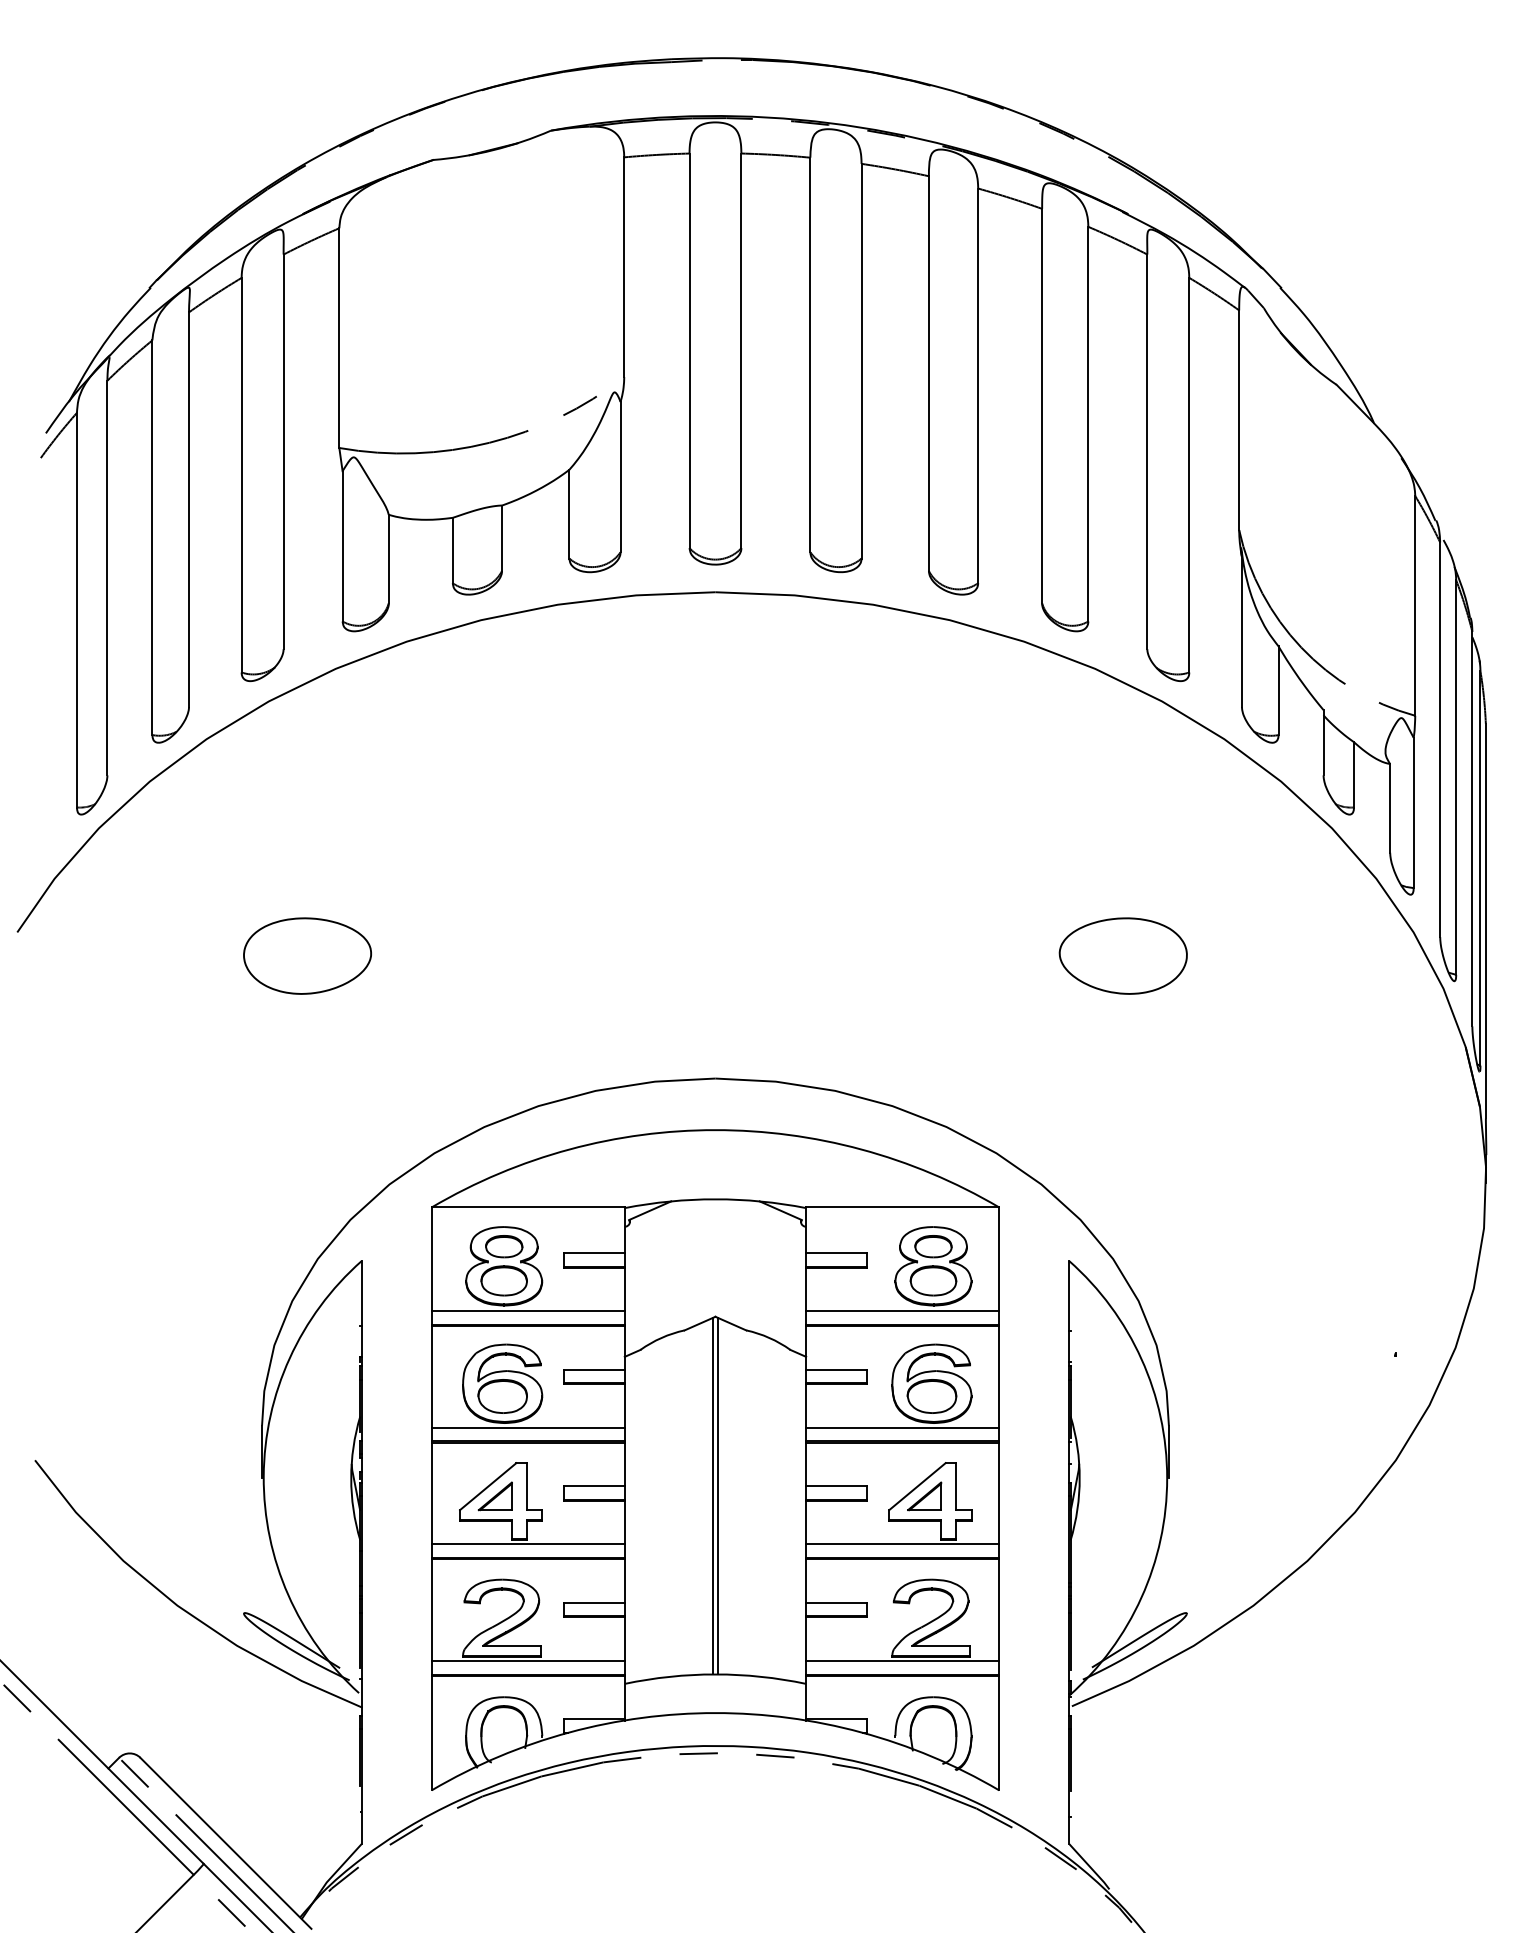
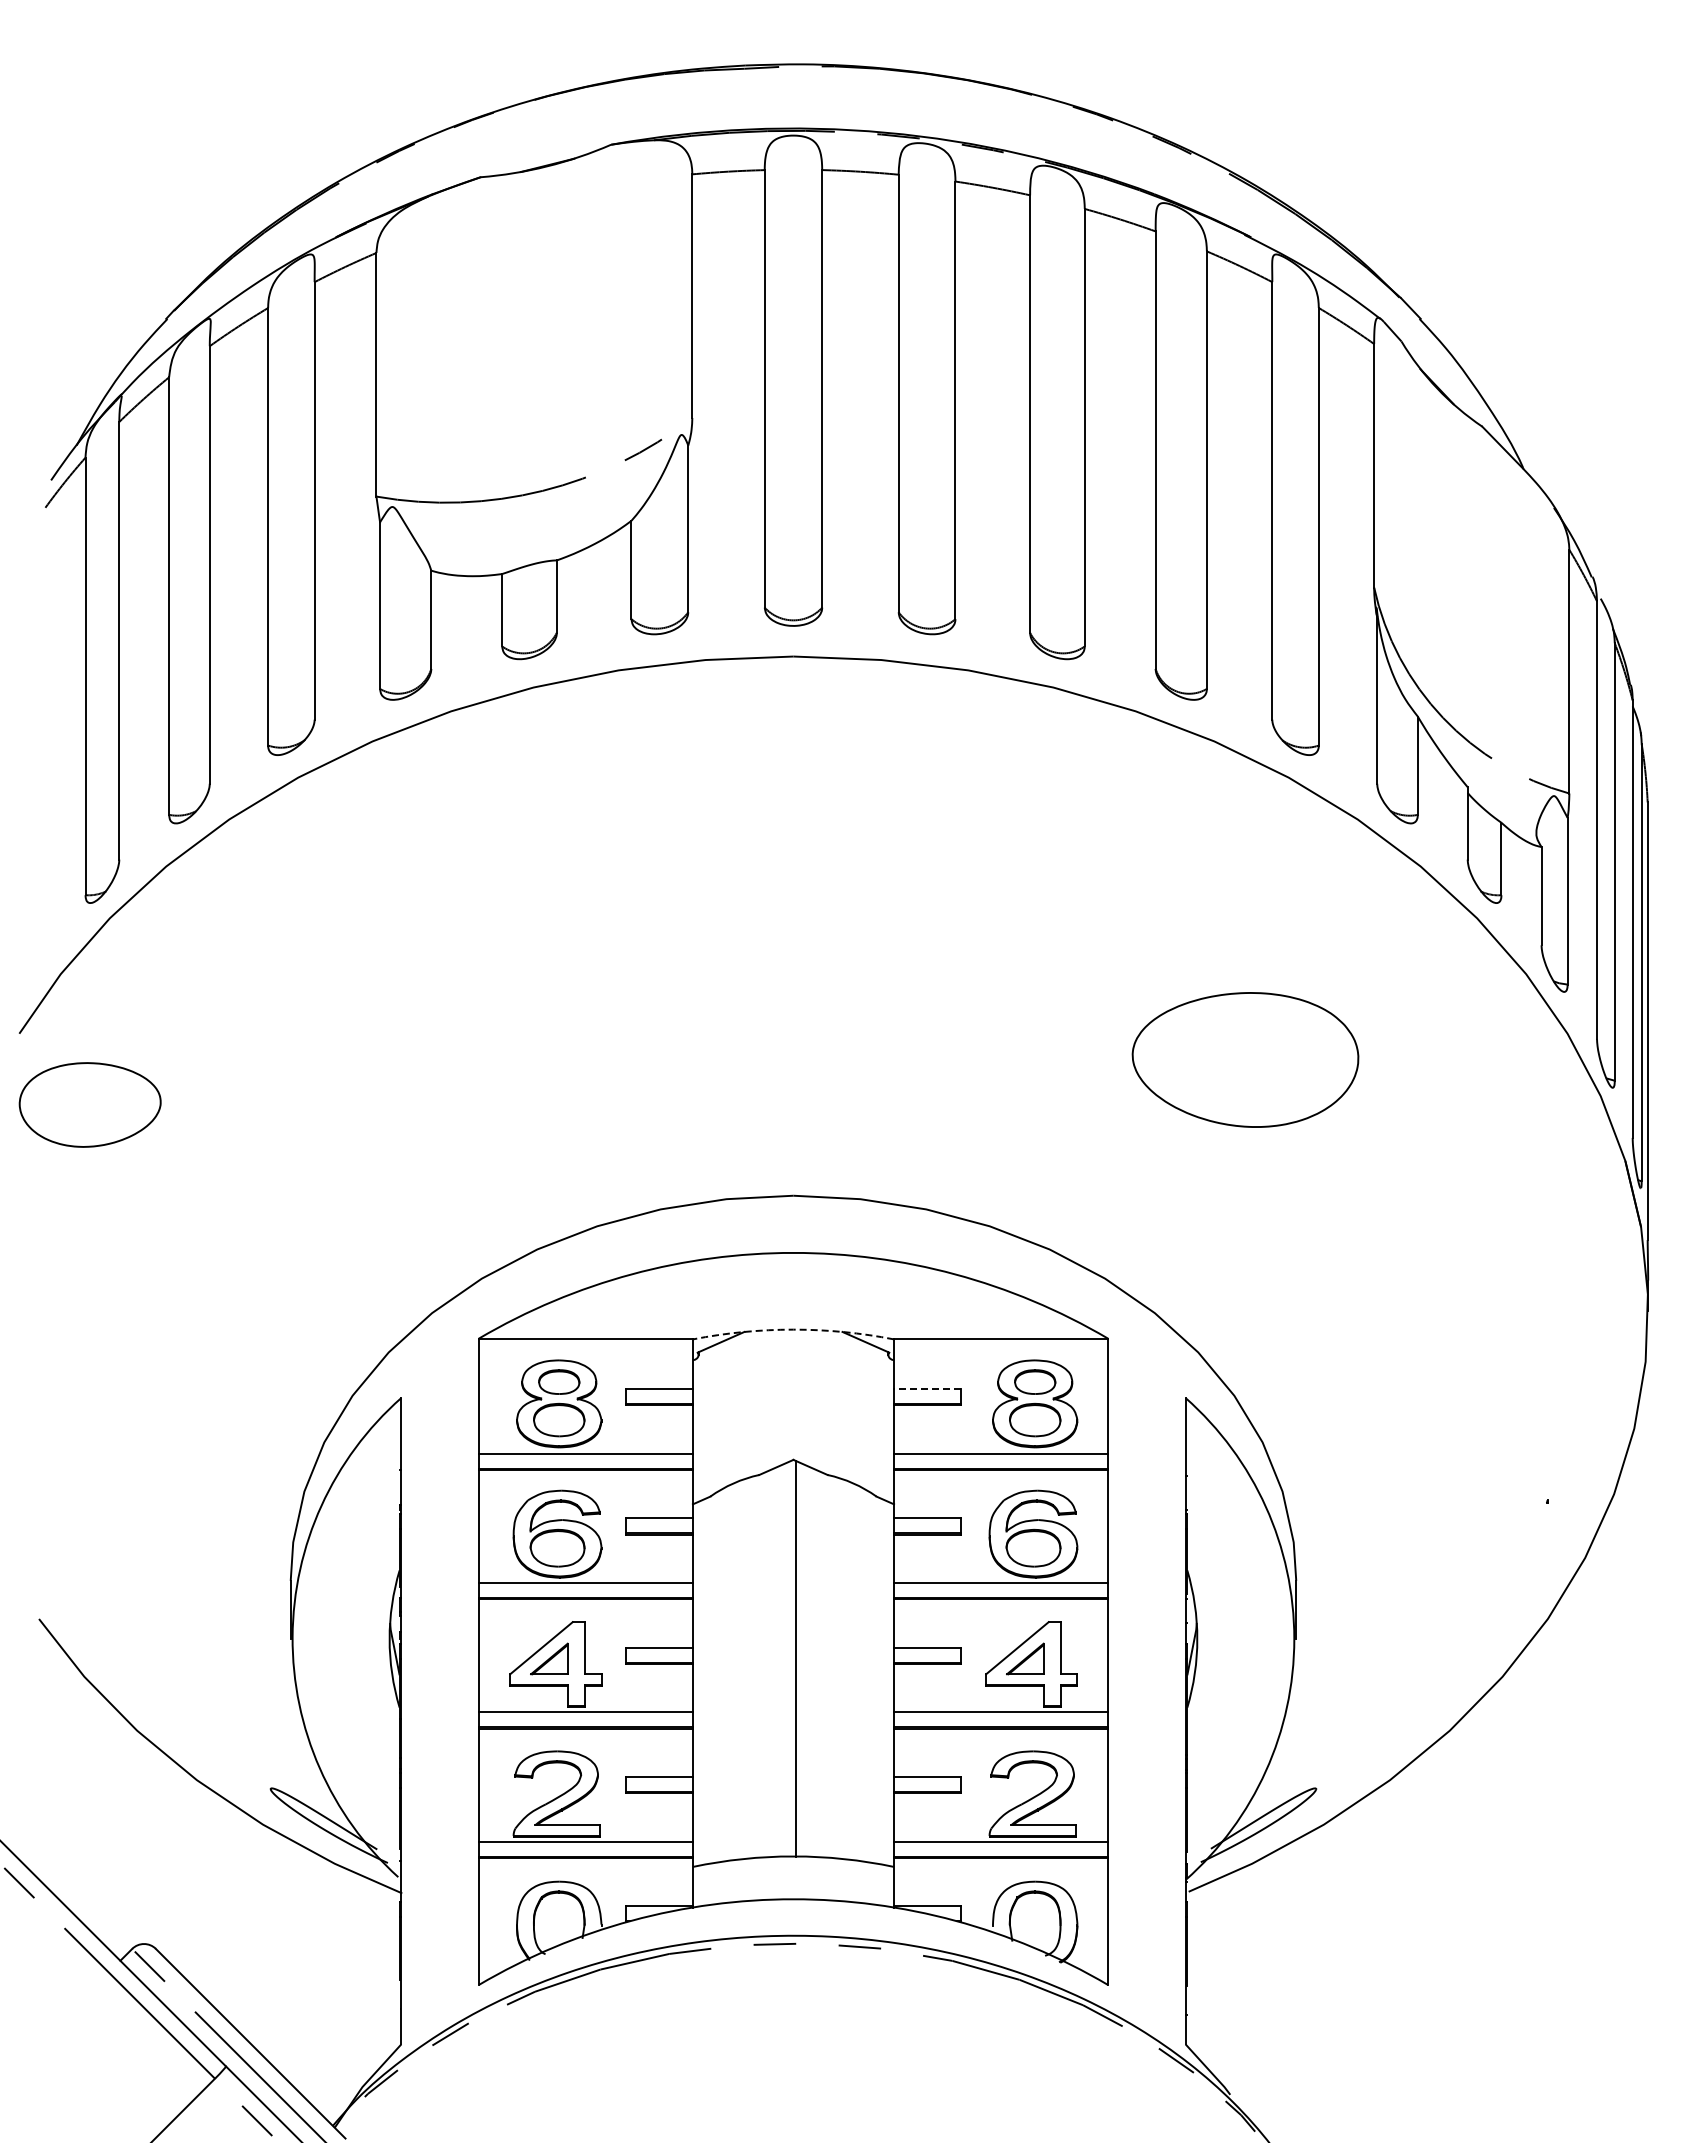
part: (306, 955) -> (89, 1104), moved
part: (1123, 955) -> (1245, 1059), size x1.6
arc: (715, 1199) -> (793, 1329), solid -> dashed
line: (836, 1253) -> (927, 1389), solid -> dashed
line: (713, 1495) -> (791, 1658), removed

